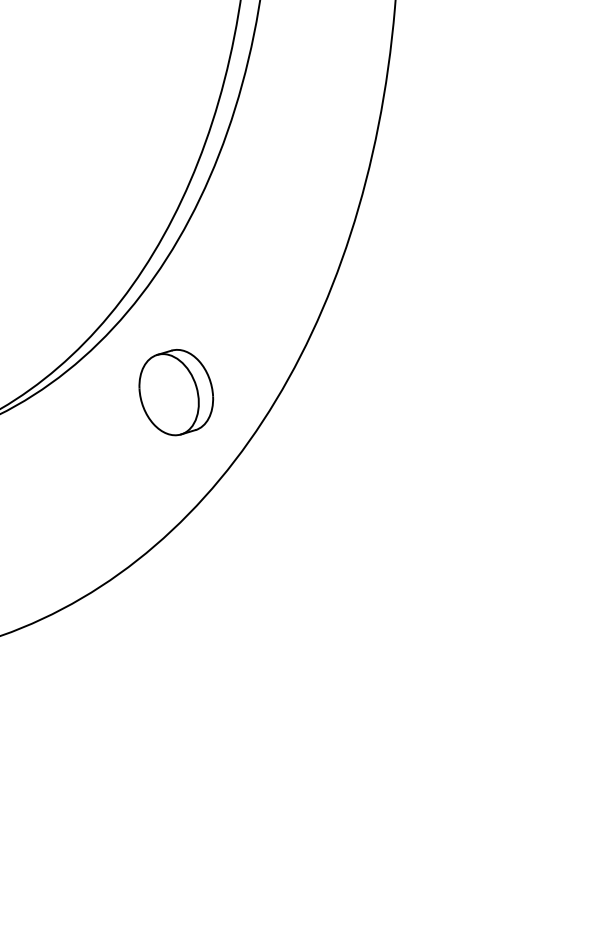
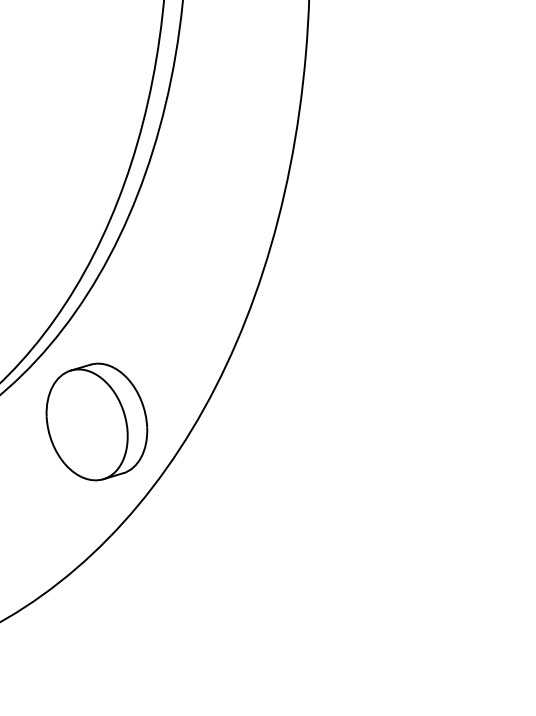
part: (175, 392) -> (96, 421), size x1.43

